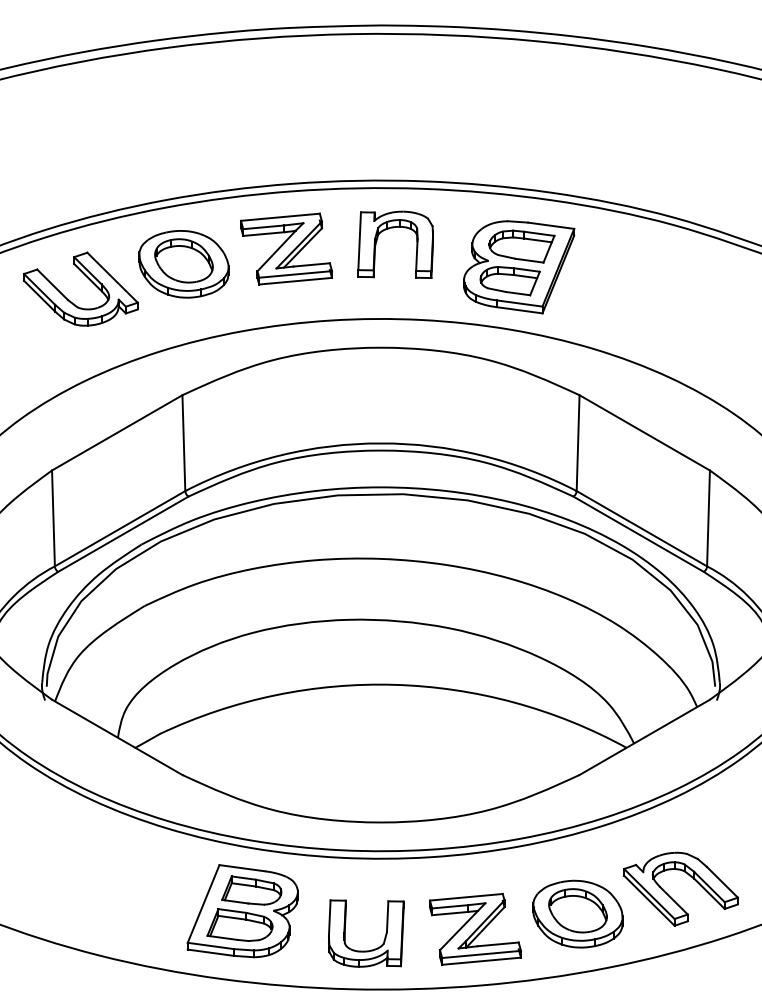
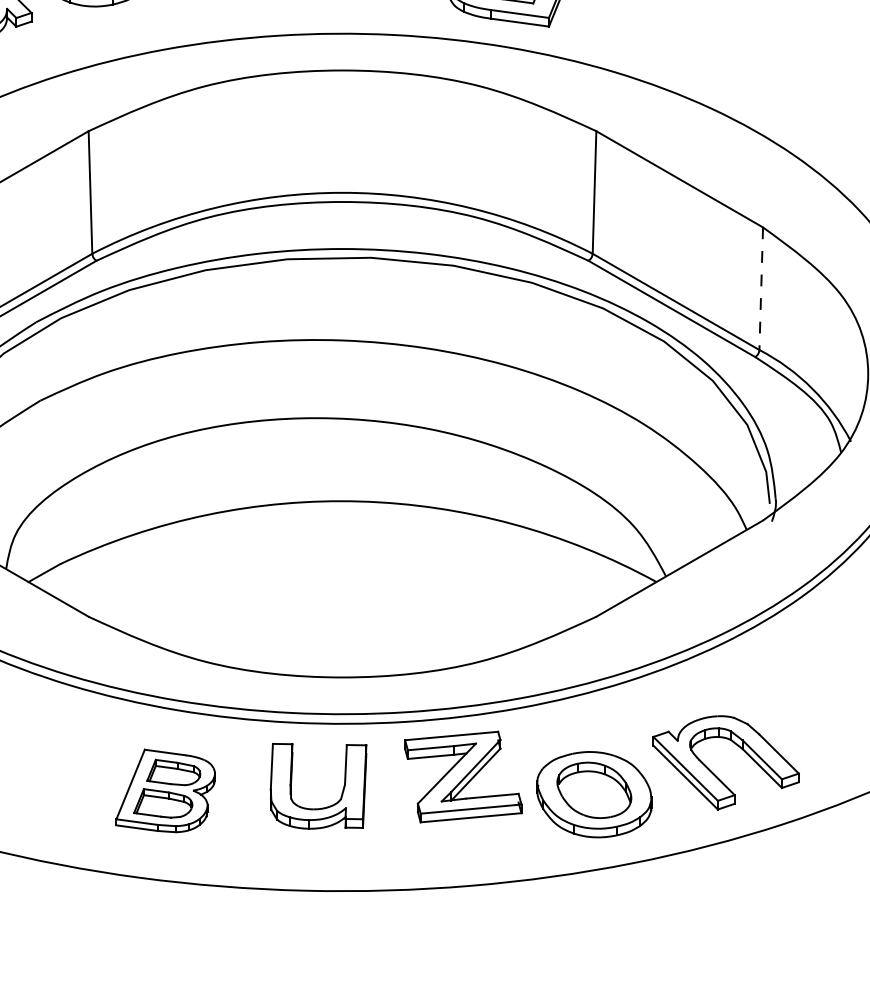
line: (708, 518) -> (761, 288), solid -> dashed
part: (242, 911) -> (165, 791), size x0.7
part: (475, 929) -> (463, 777), moved
part: (371, 949) -> (325, 806), moved

